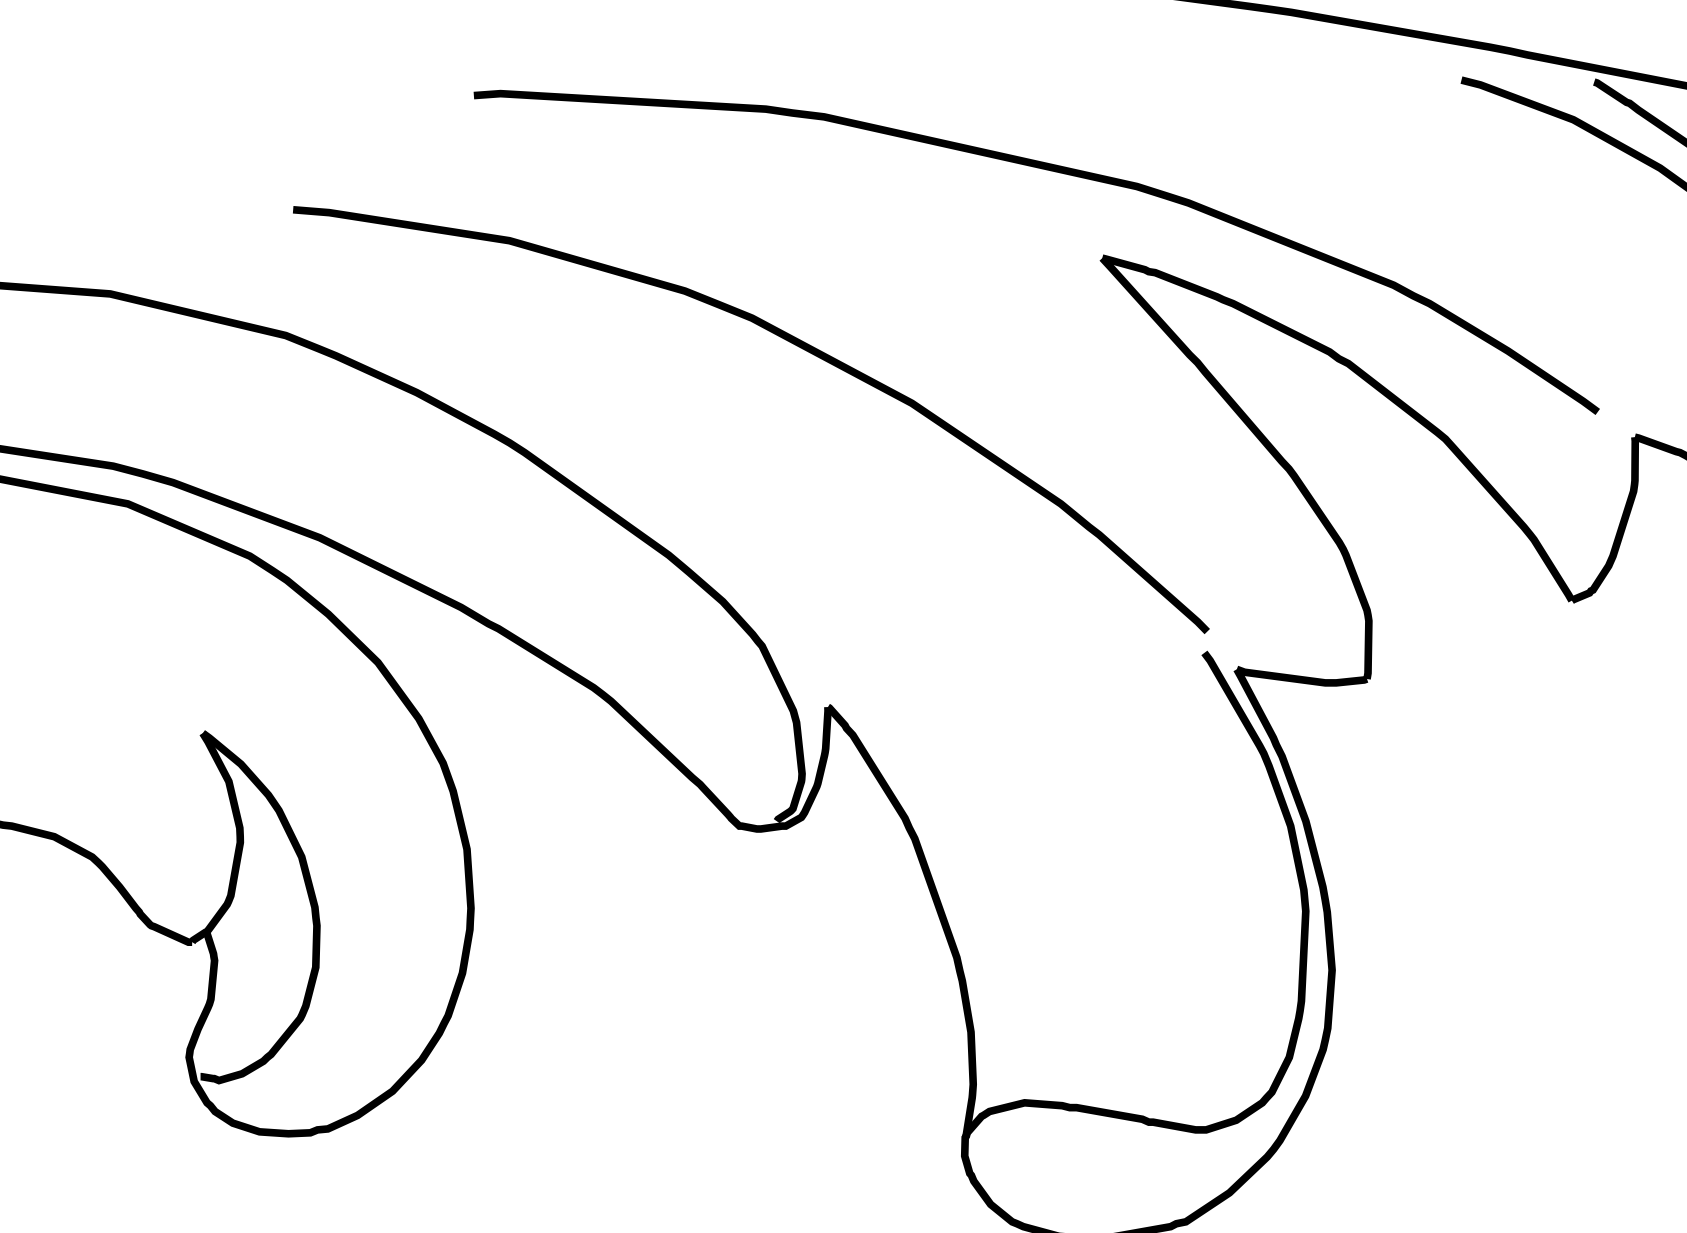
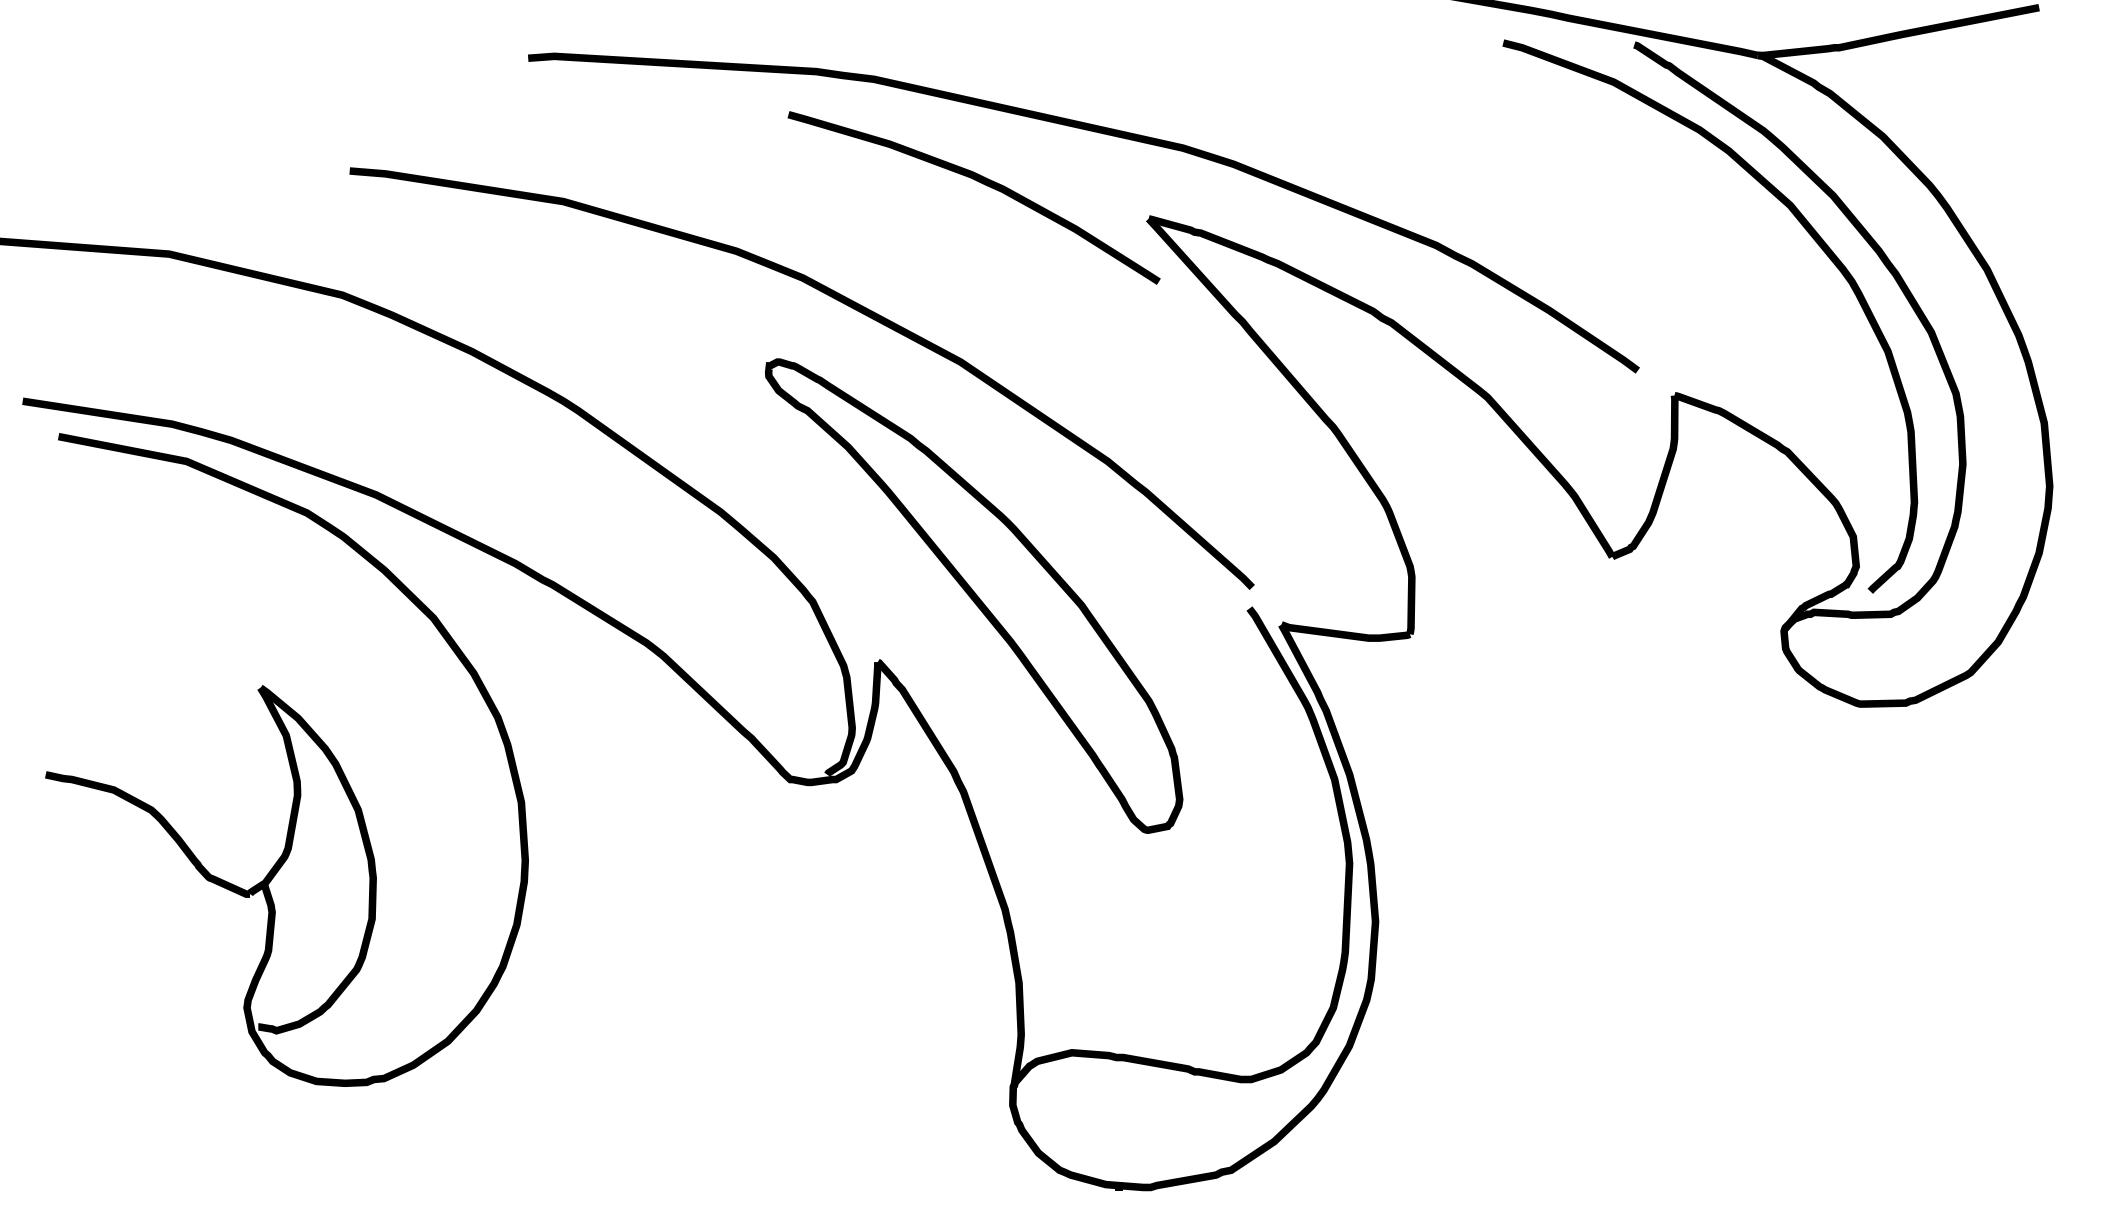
curve: (931, 222) -> (980, 183), added
part: (925, 639) -> (974, 595), added

